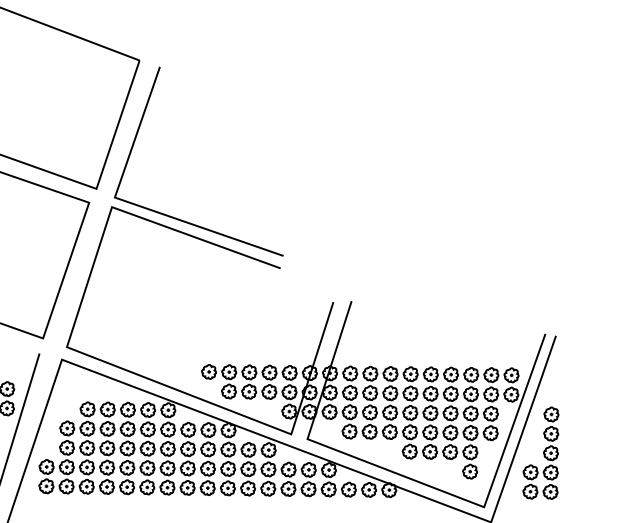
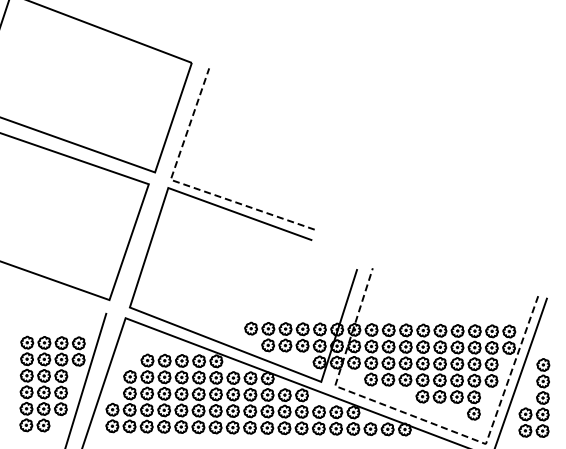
line: (133, 204) -> (186, 185), solid -> dashed
line: (413, 479) -> (425, 420), solid -> dashed

